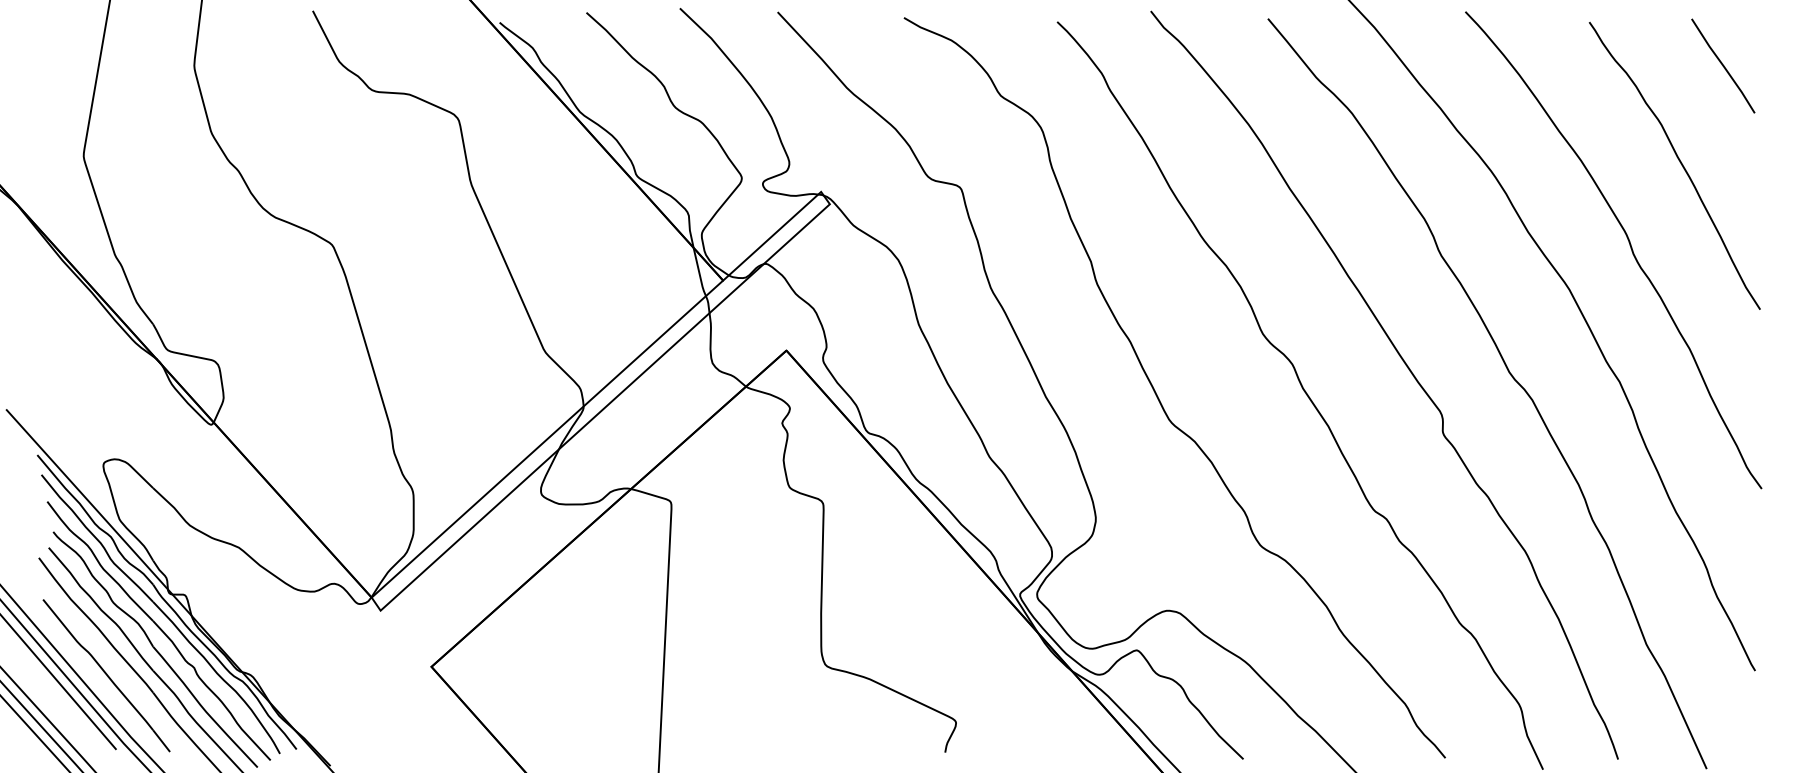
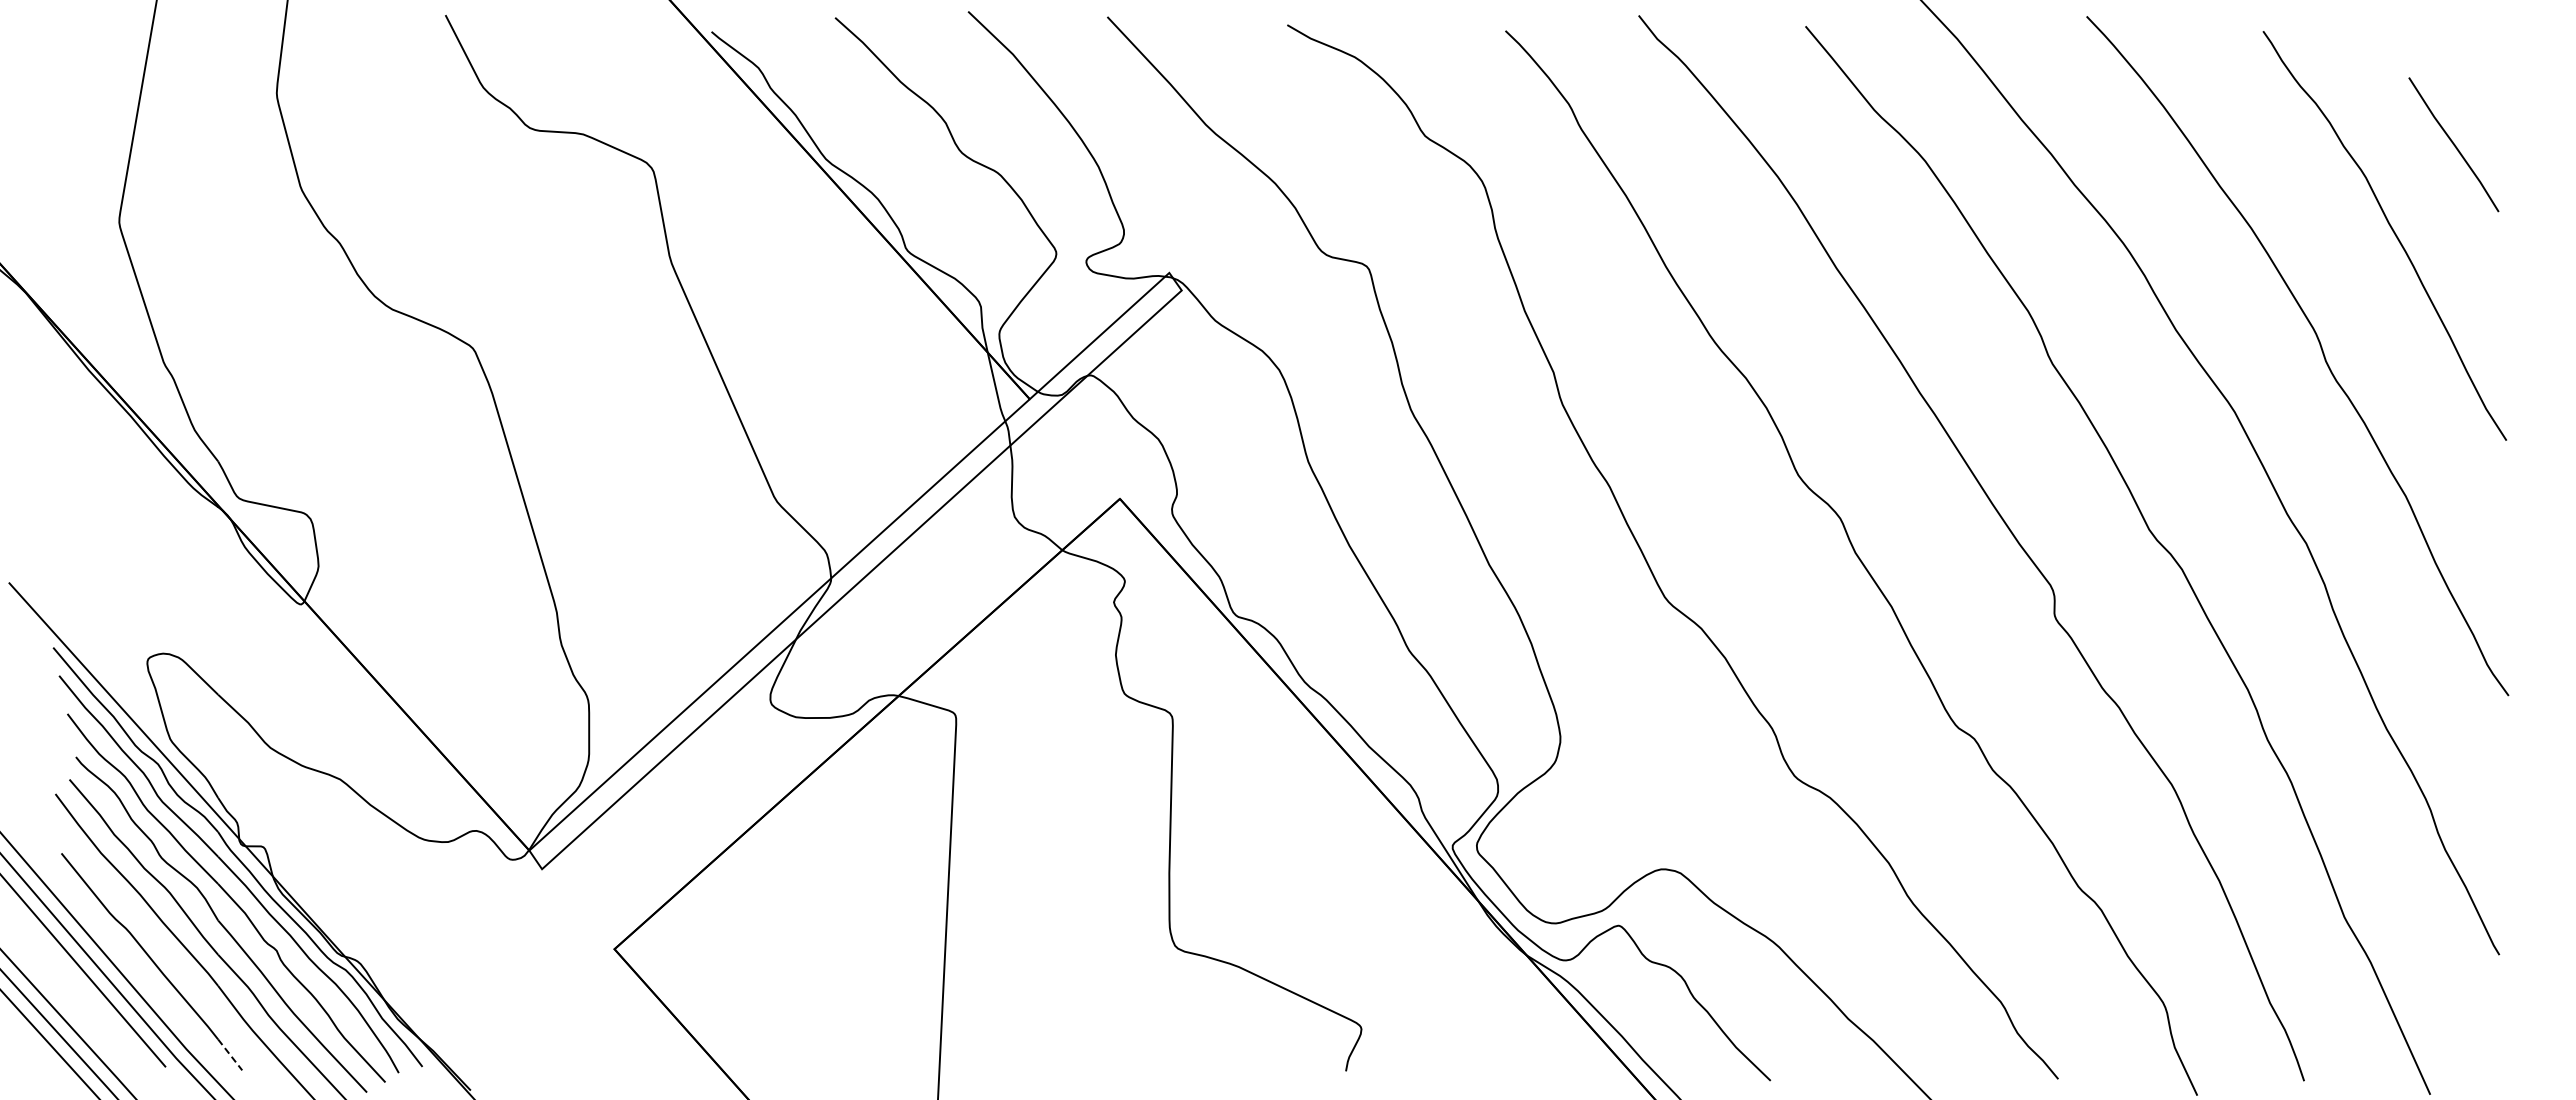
line: (1723, 65) -> (2453, 144), moved
line: (161, 740) -> (230, 1054), solid -> dashed

